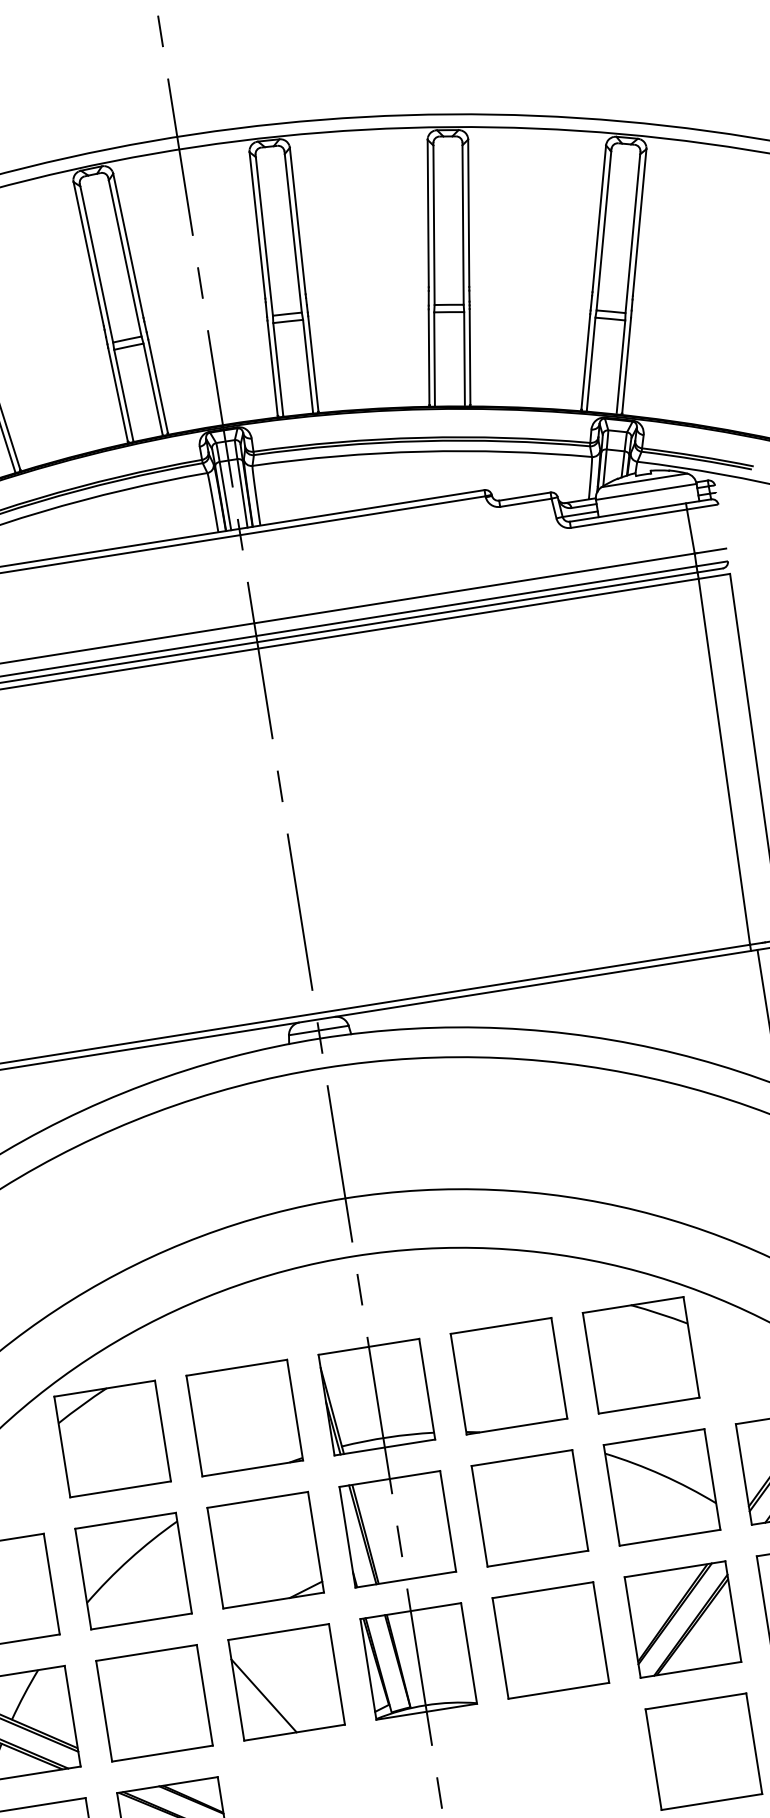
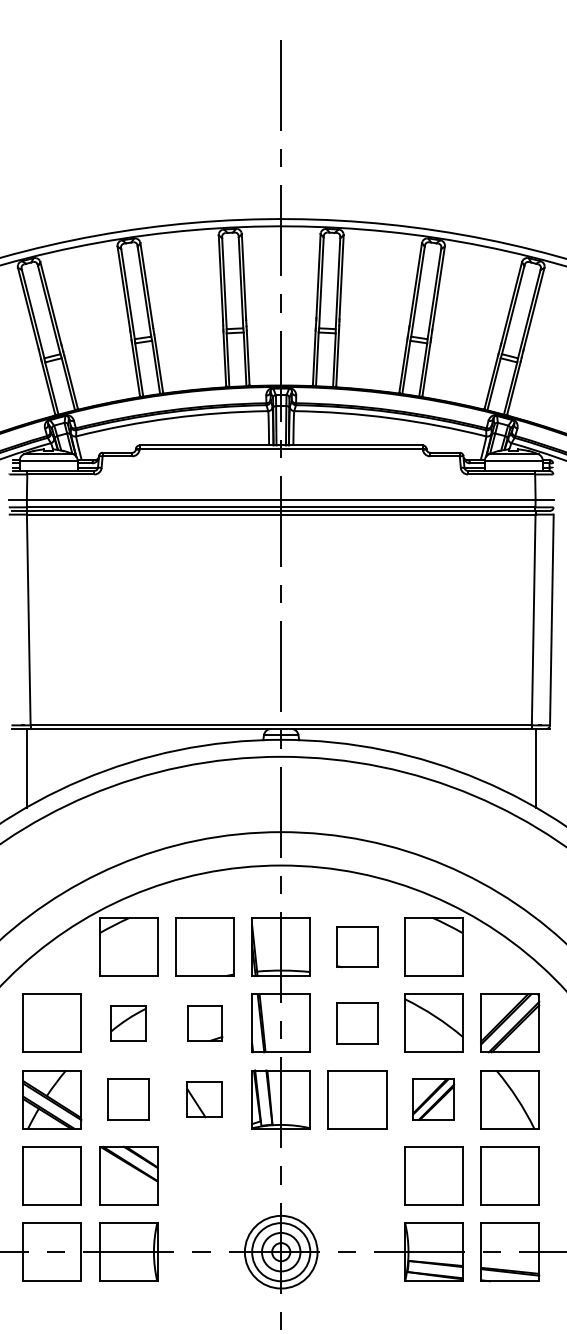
part: (508, 1375) -> (357, 946), size x0.7
part: (529, 1507) -> (357, 1022), size x0.7
part: (265, 1550) -> (204, 1023), size x0.6
part: (133, 1569) -> (128, 1022), size x0.6
part: (682, 1619) -> (433, 1099), size x0.7
part: (285, 1682) -> (204, 1099), size x0.6
part: (154, 1703) -> (128, 1099), size x0.7

